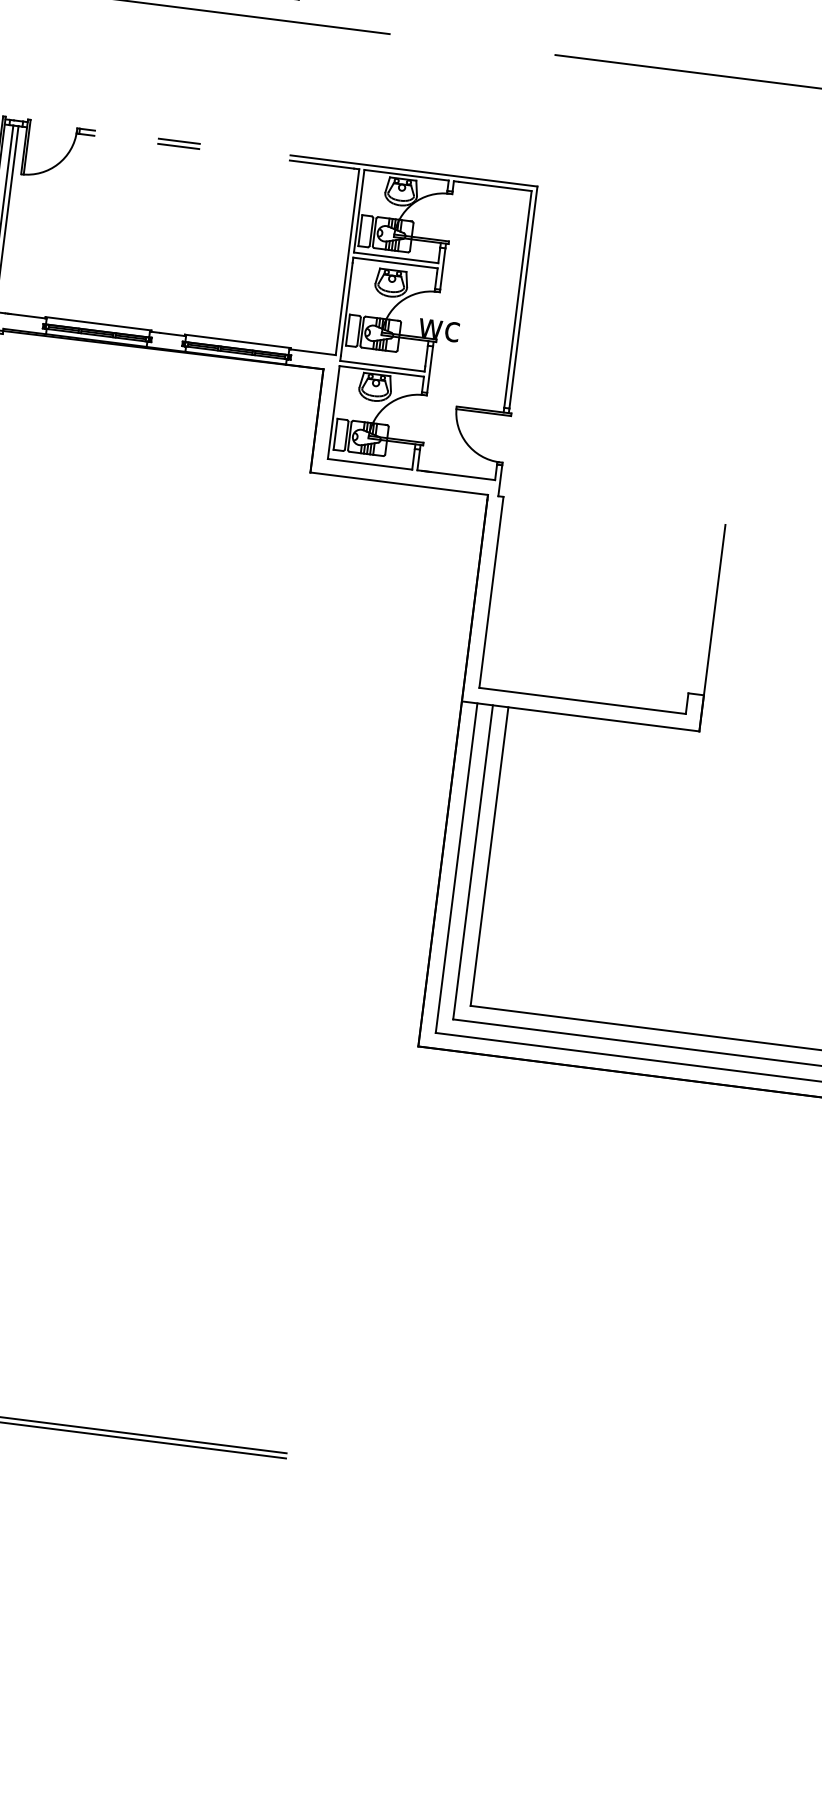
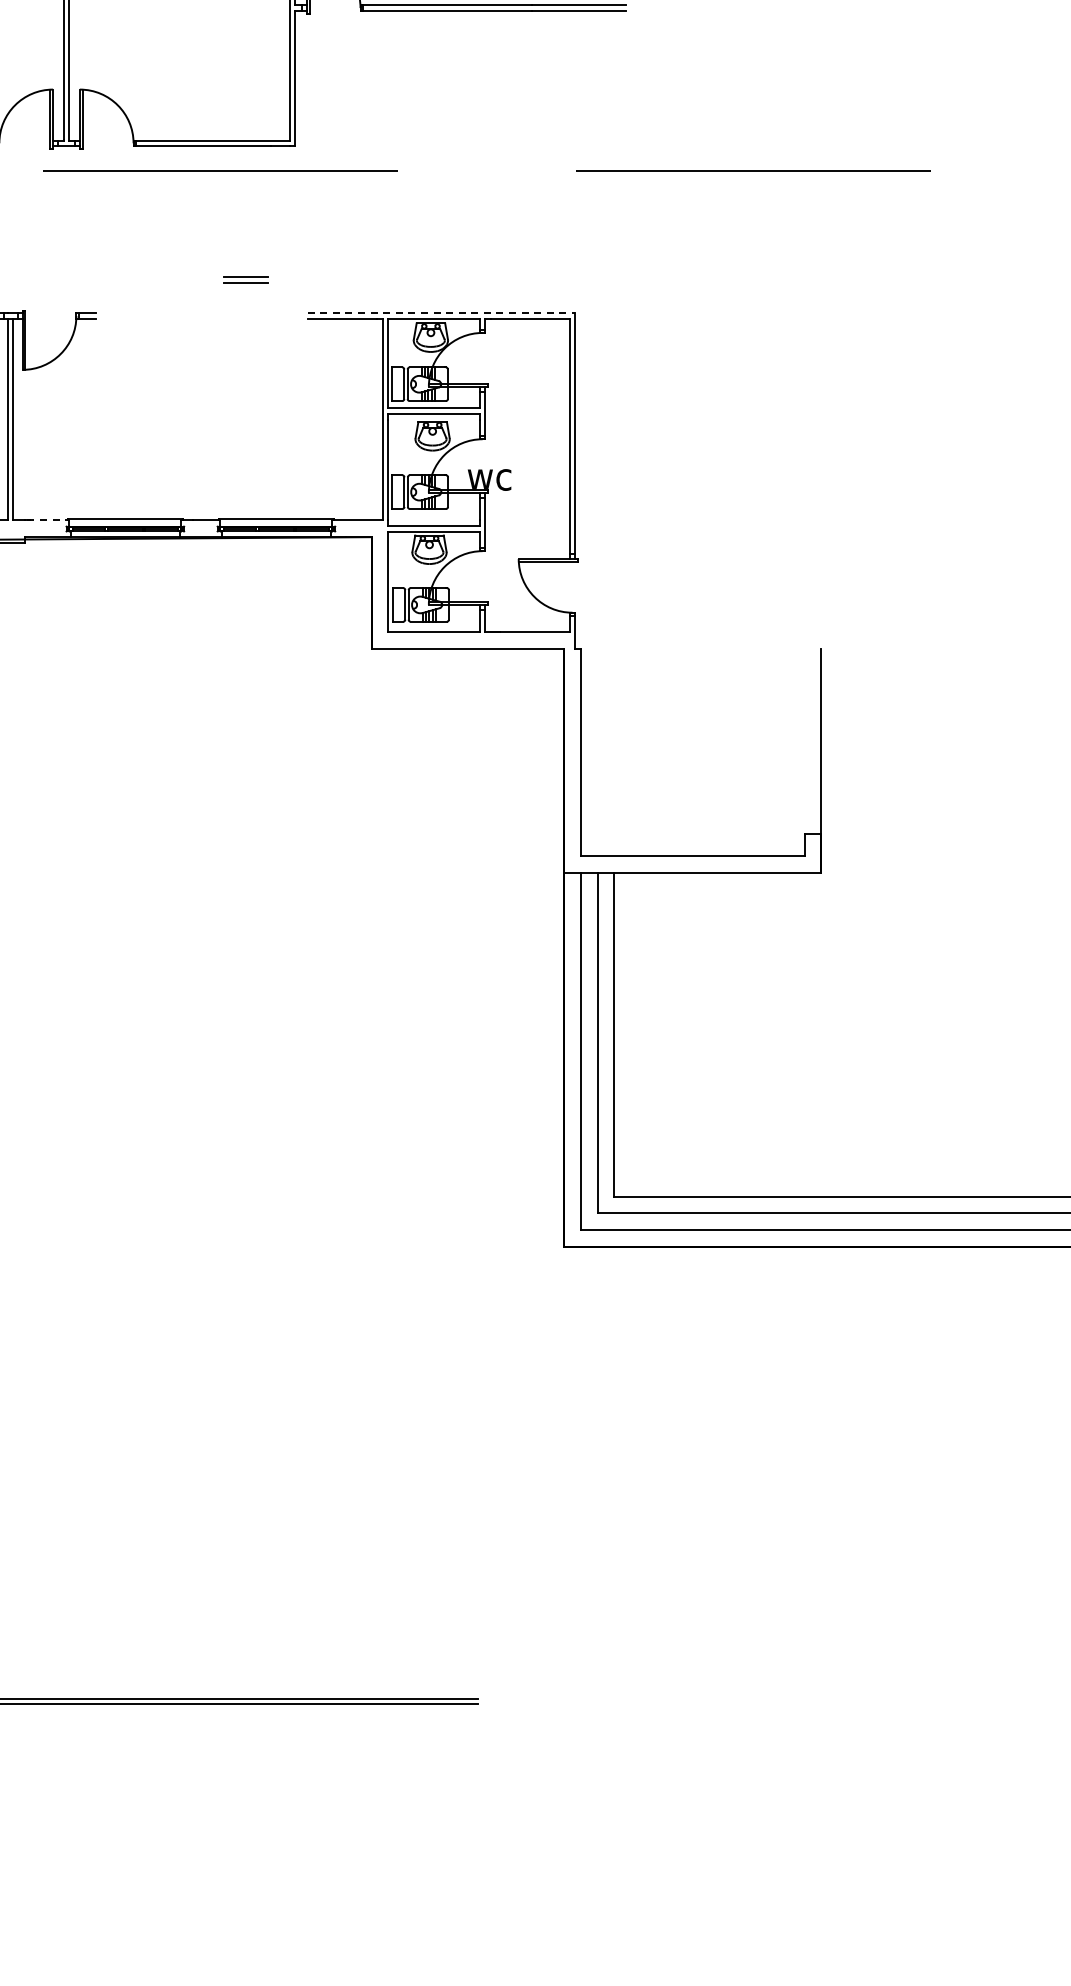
part: (178, 143) -> (245, 279), moved
line: (414, 171) -> (441, 313), solid -> dashed
line: (27, 316) -> (48, 520), solid -> dashed

